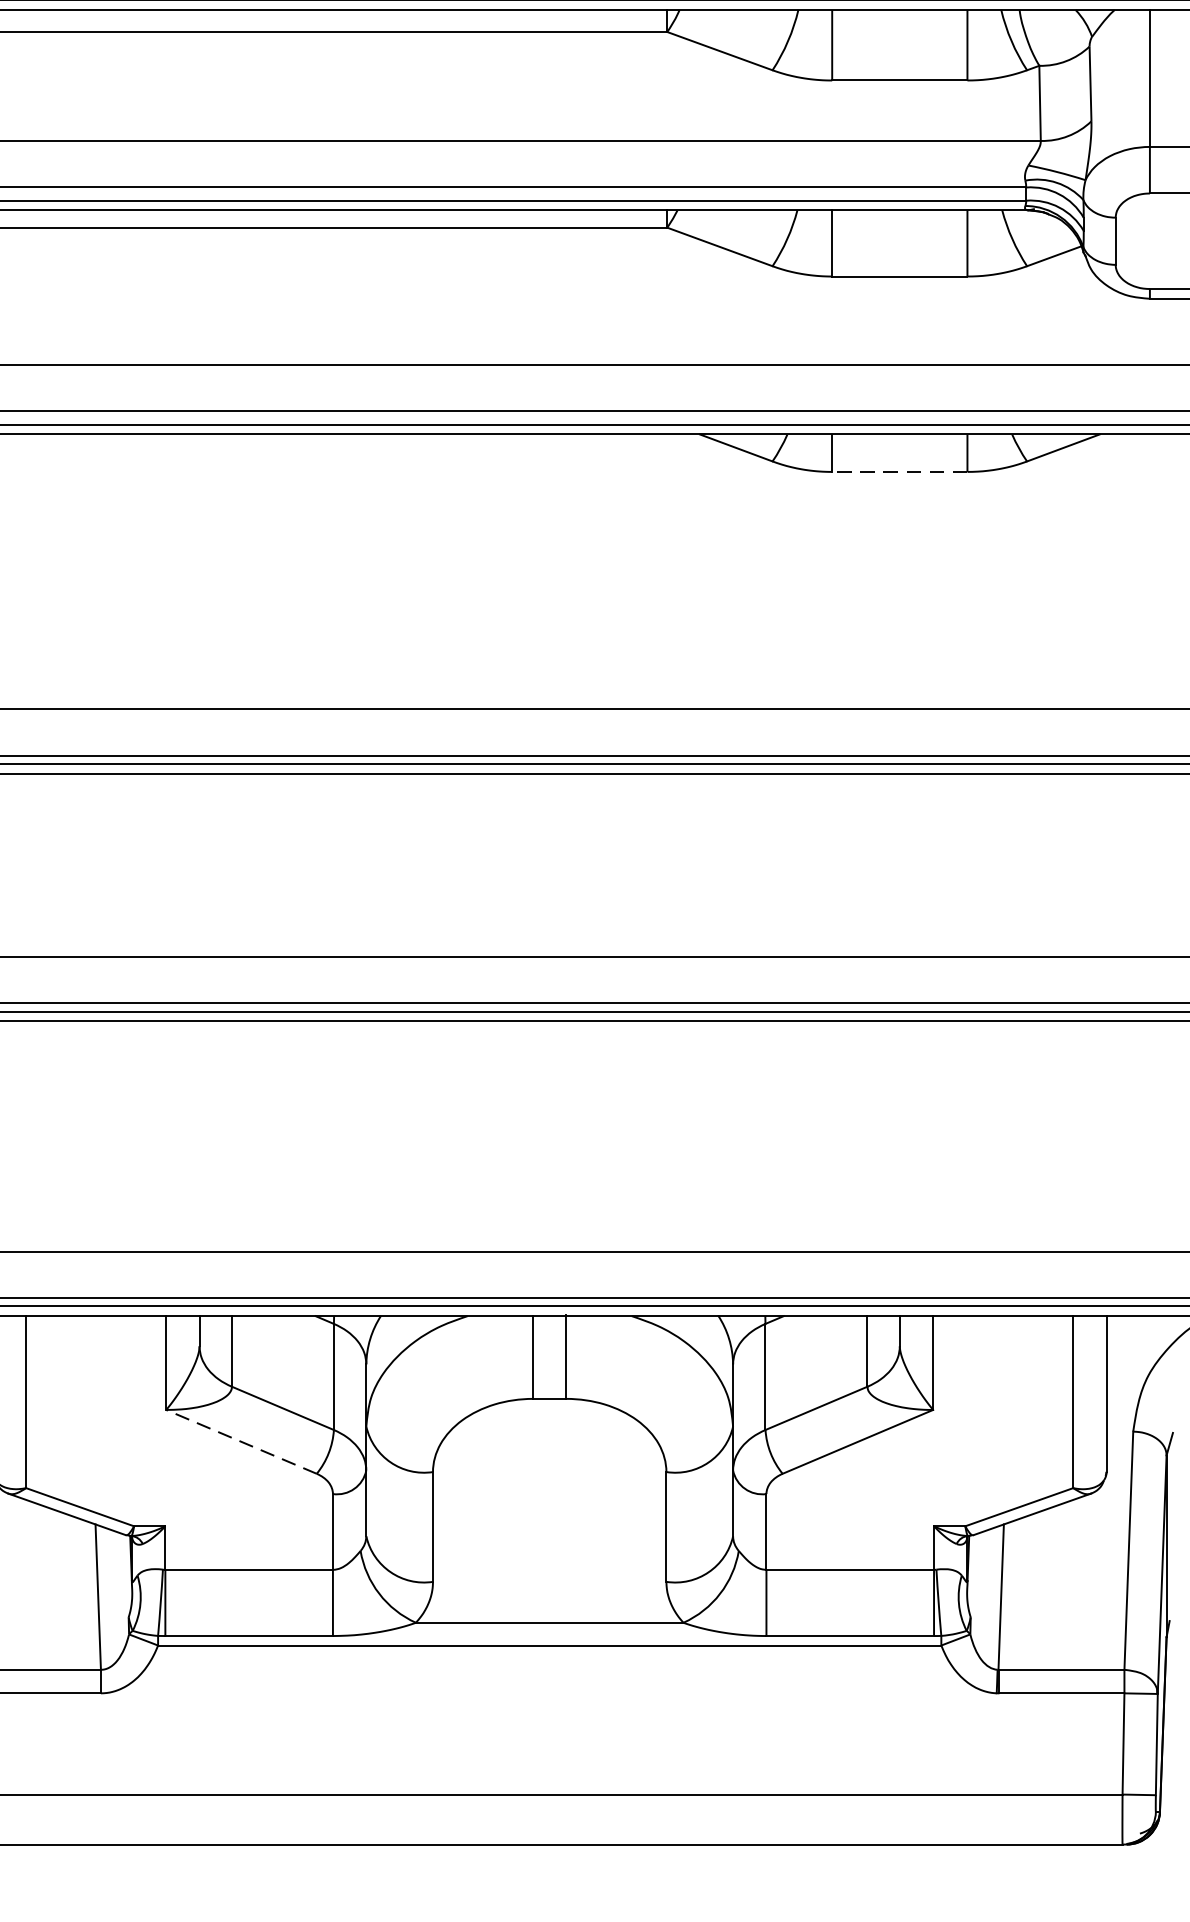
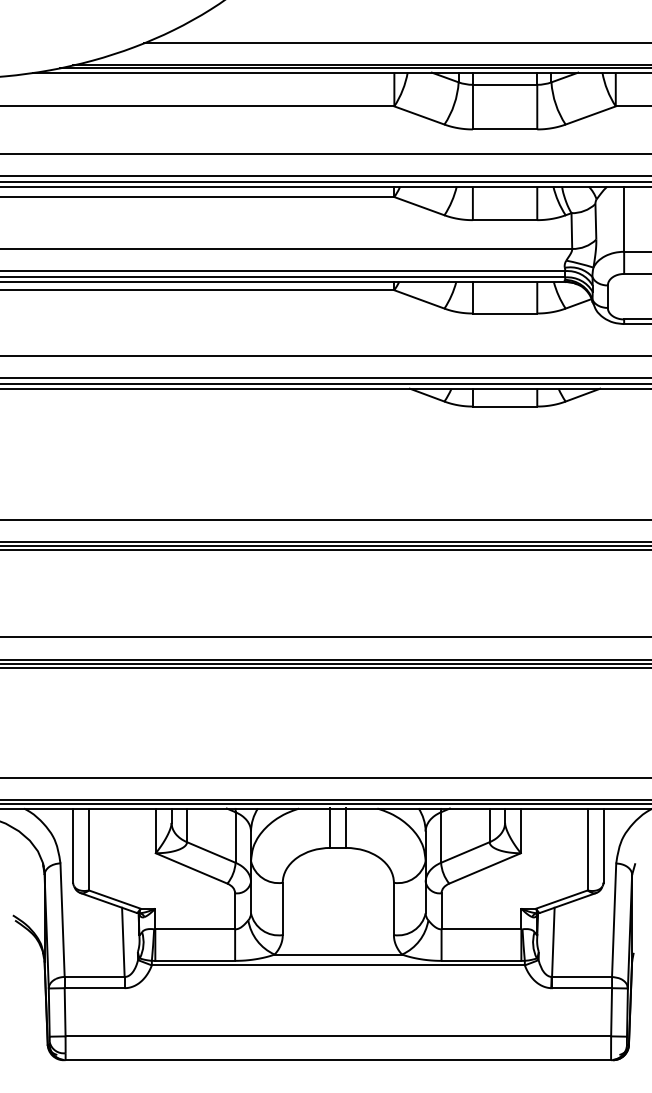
line: (898, 471) -> (504, 406), dashed -> solid
line: (241, 1442) -> (191, 868), dashed -> solid

